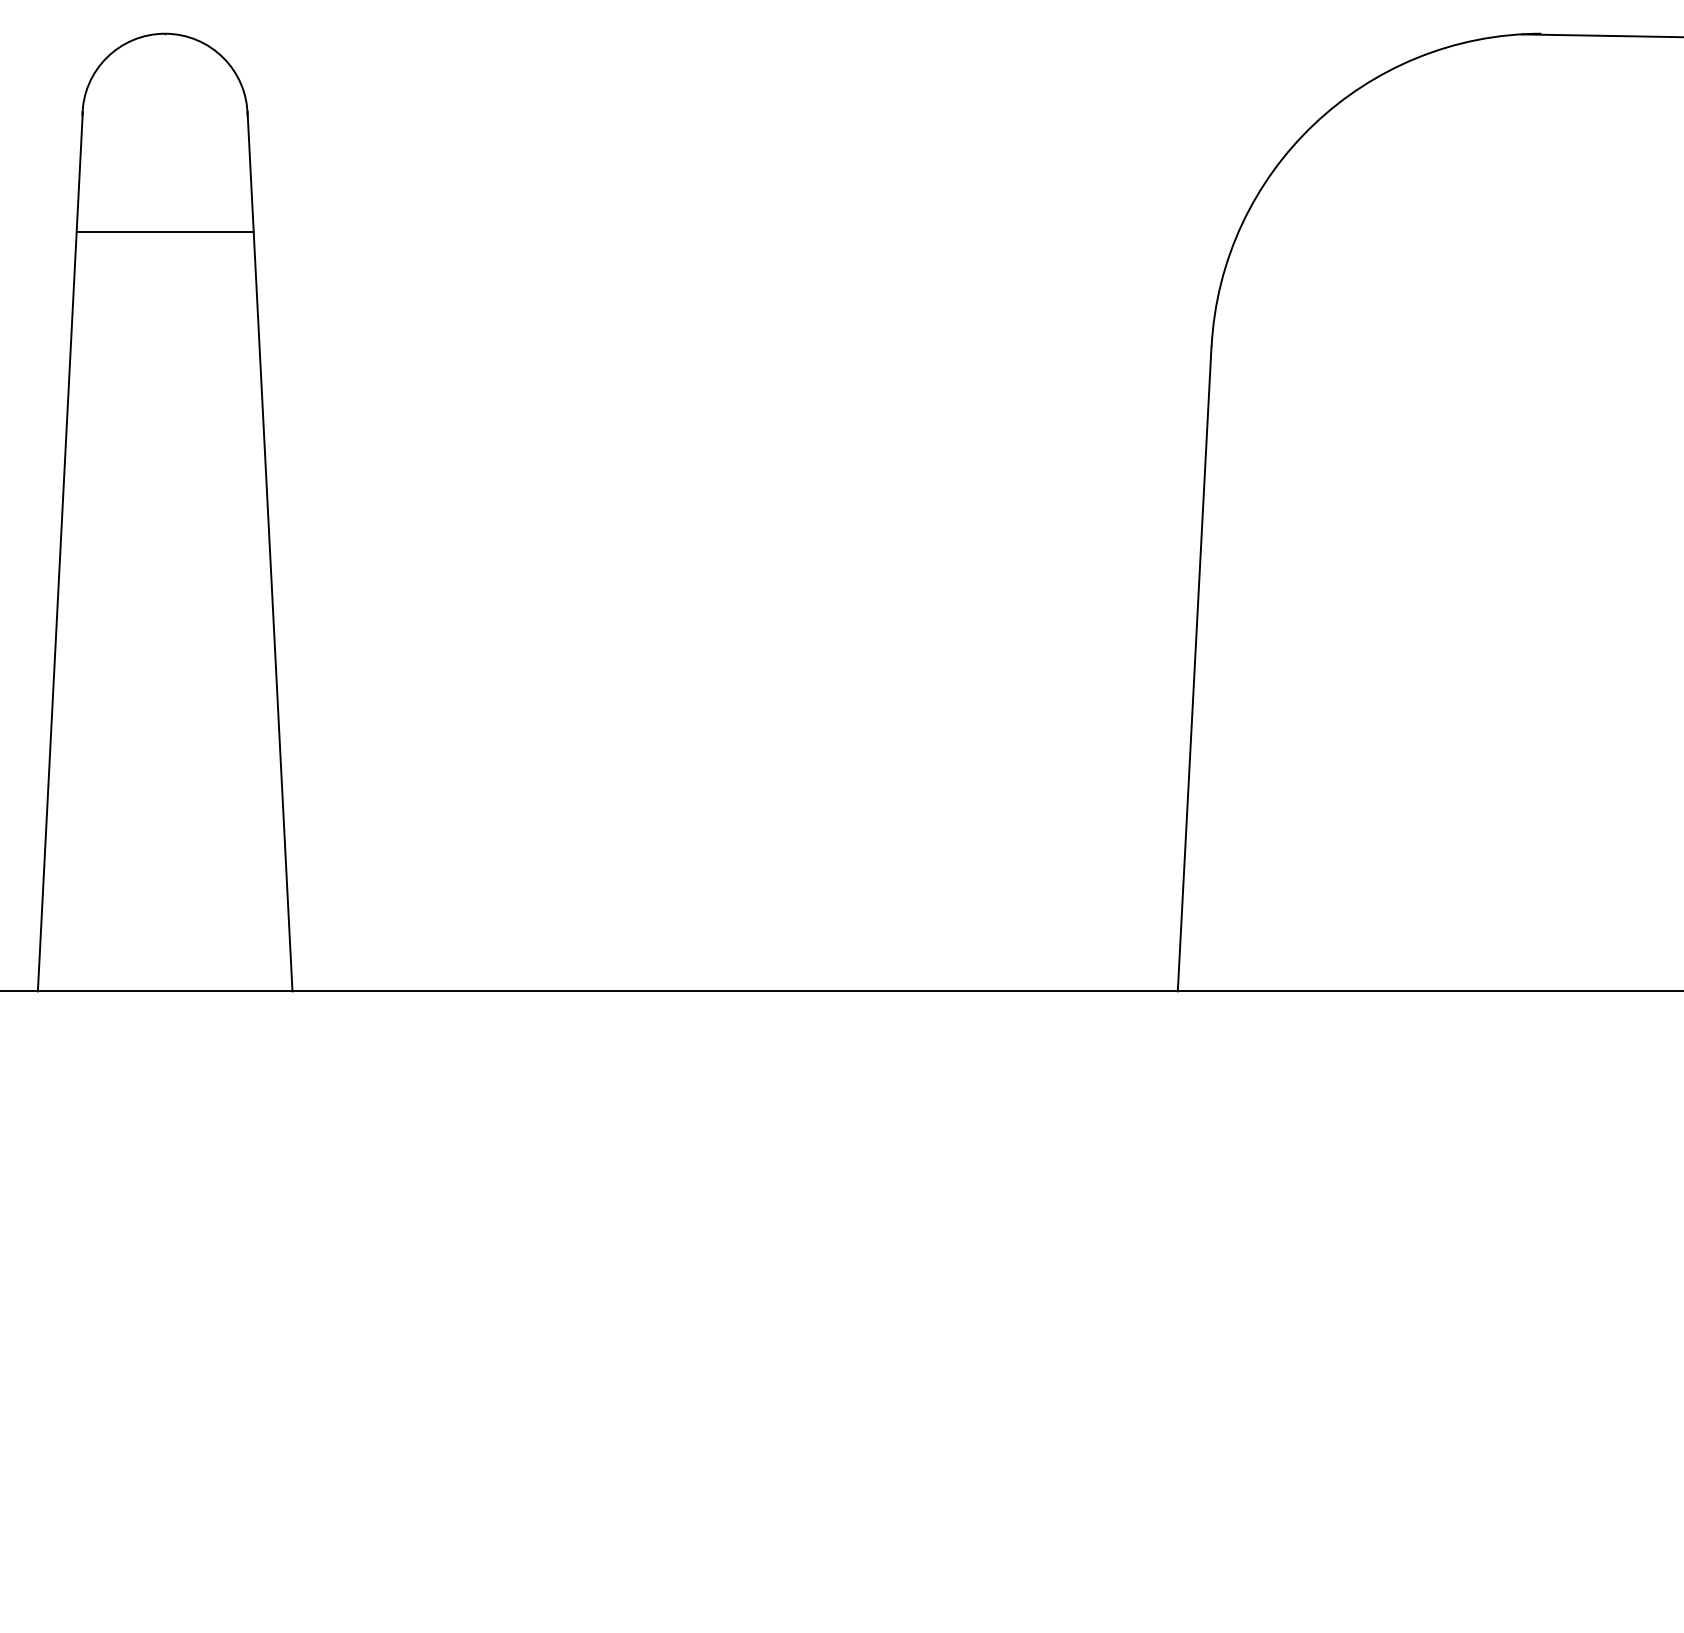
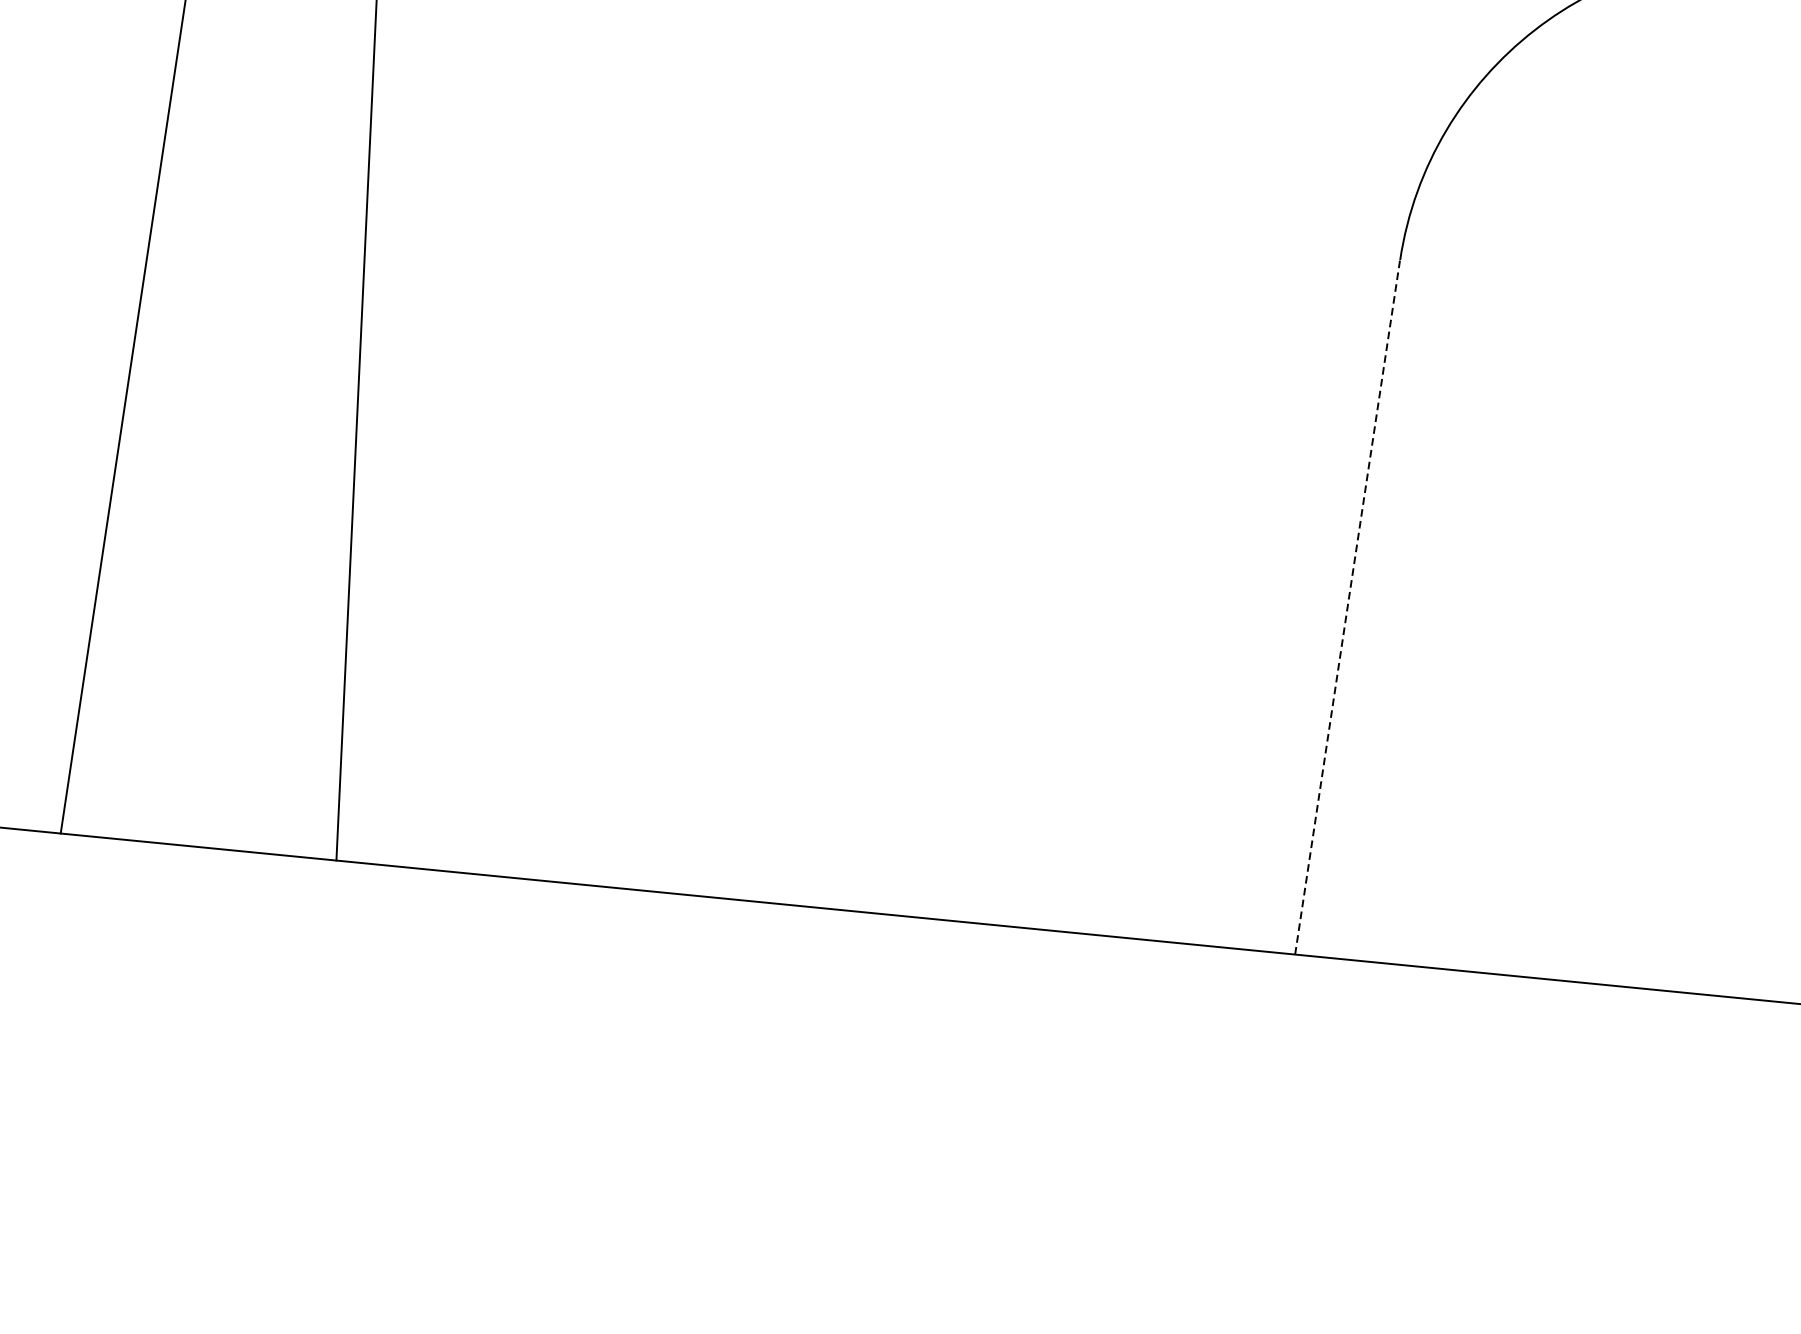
line: (164, 231) -> (278, 24), removed
line: (1194, 669) -> (1347, 607), solid -> dashed

